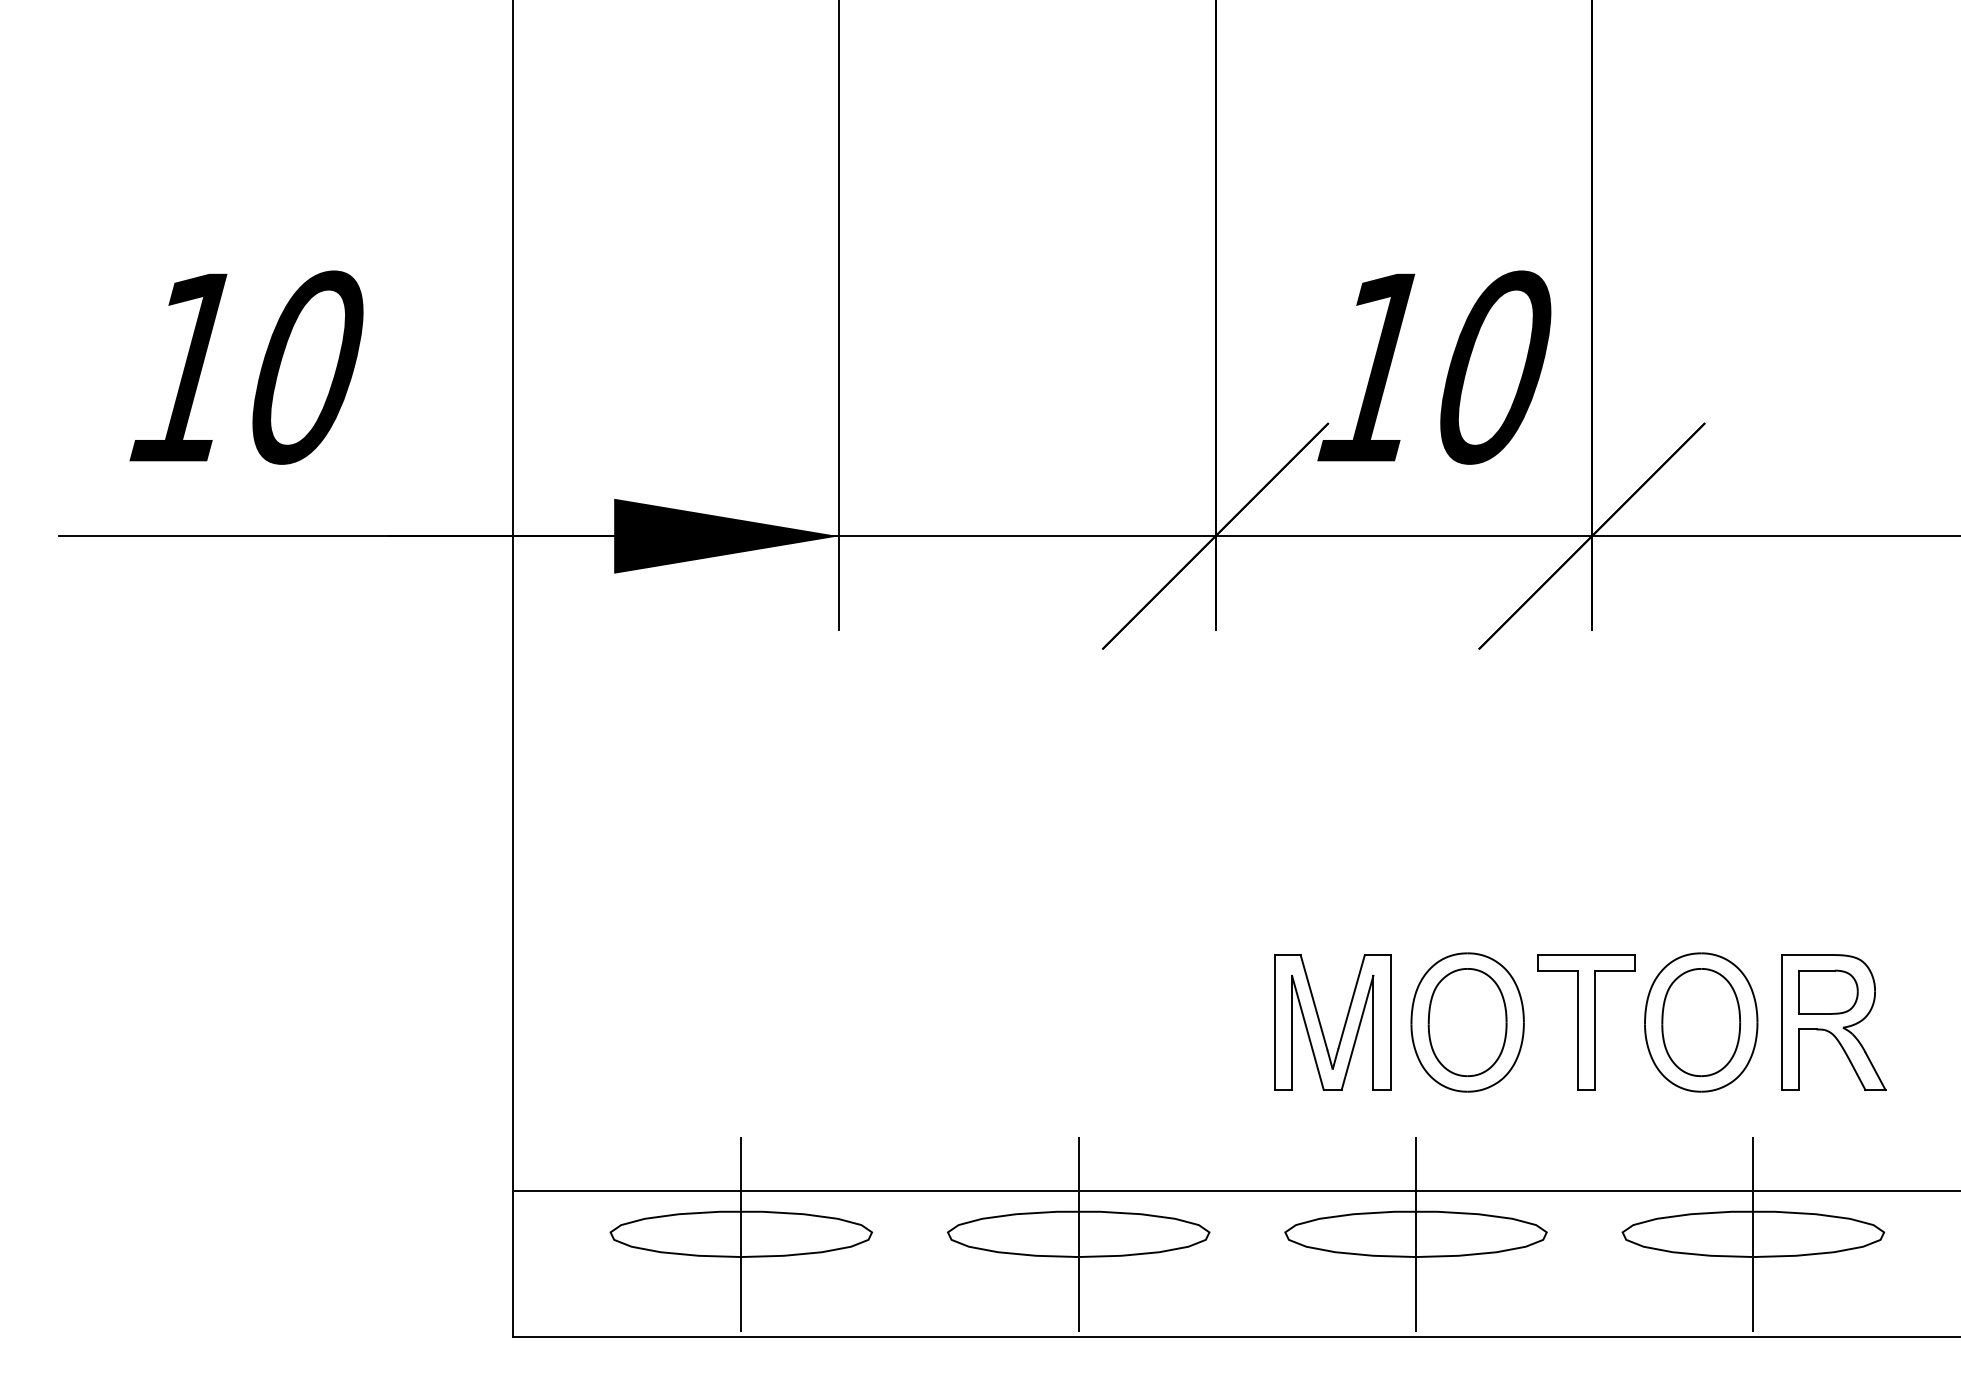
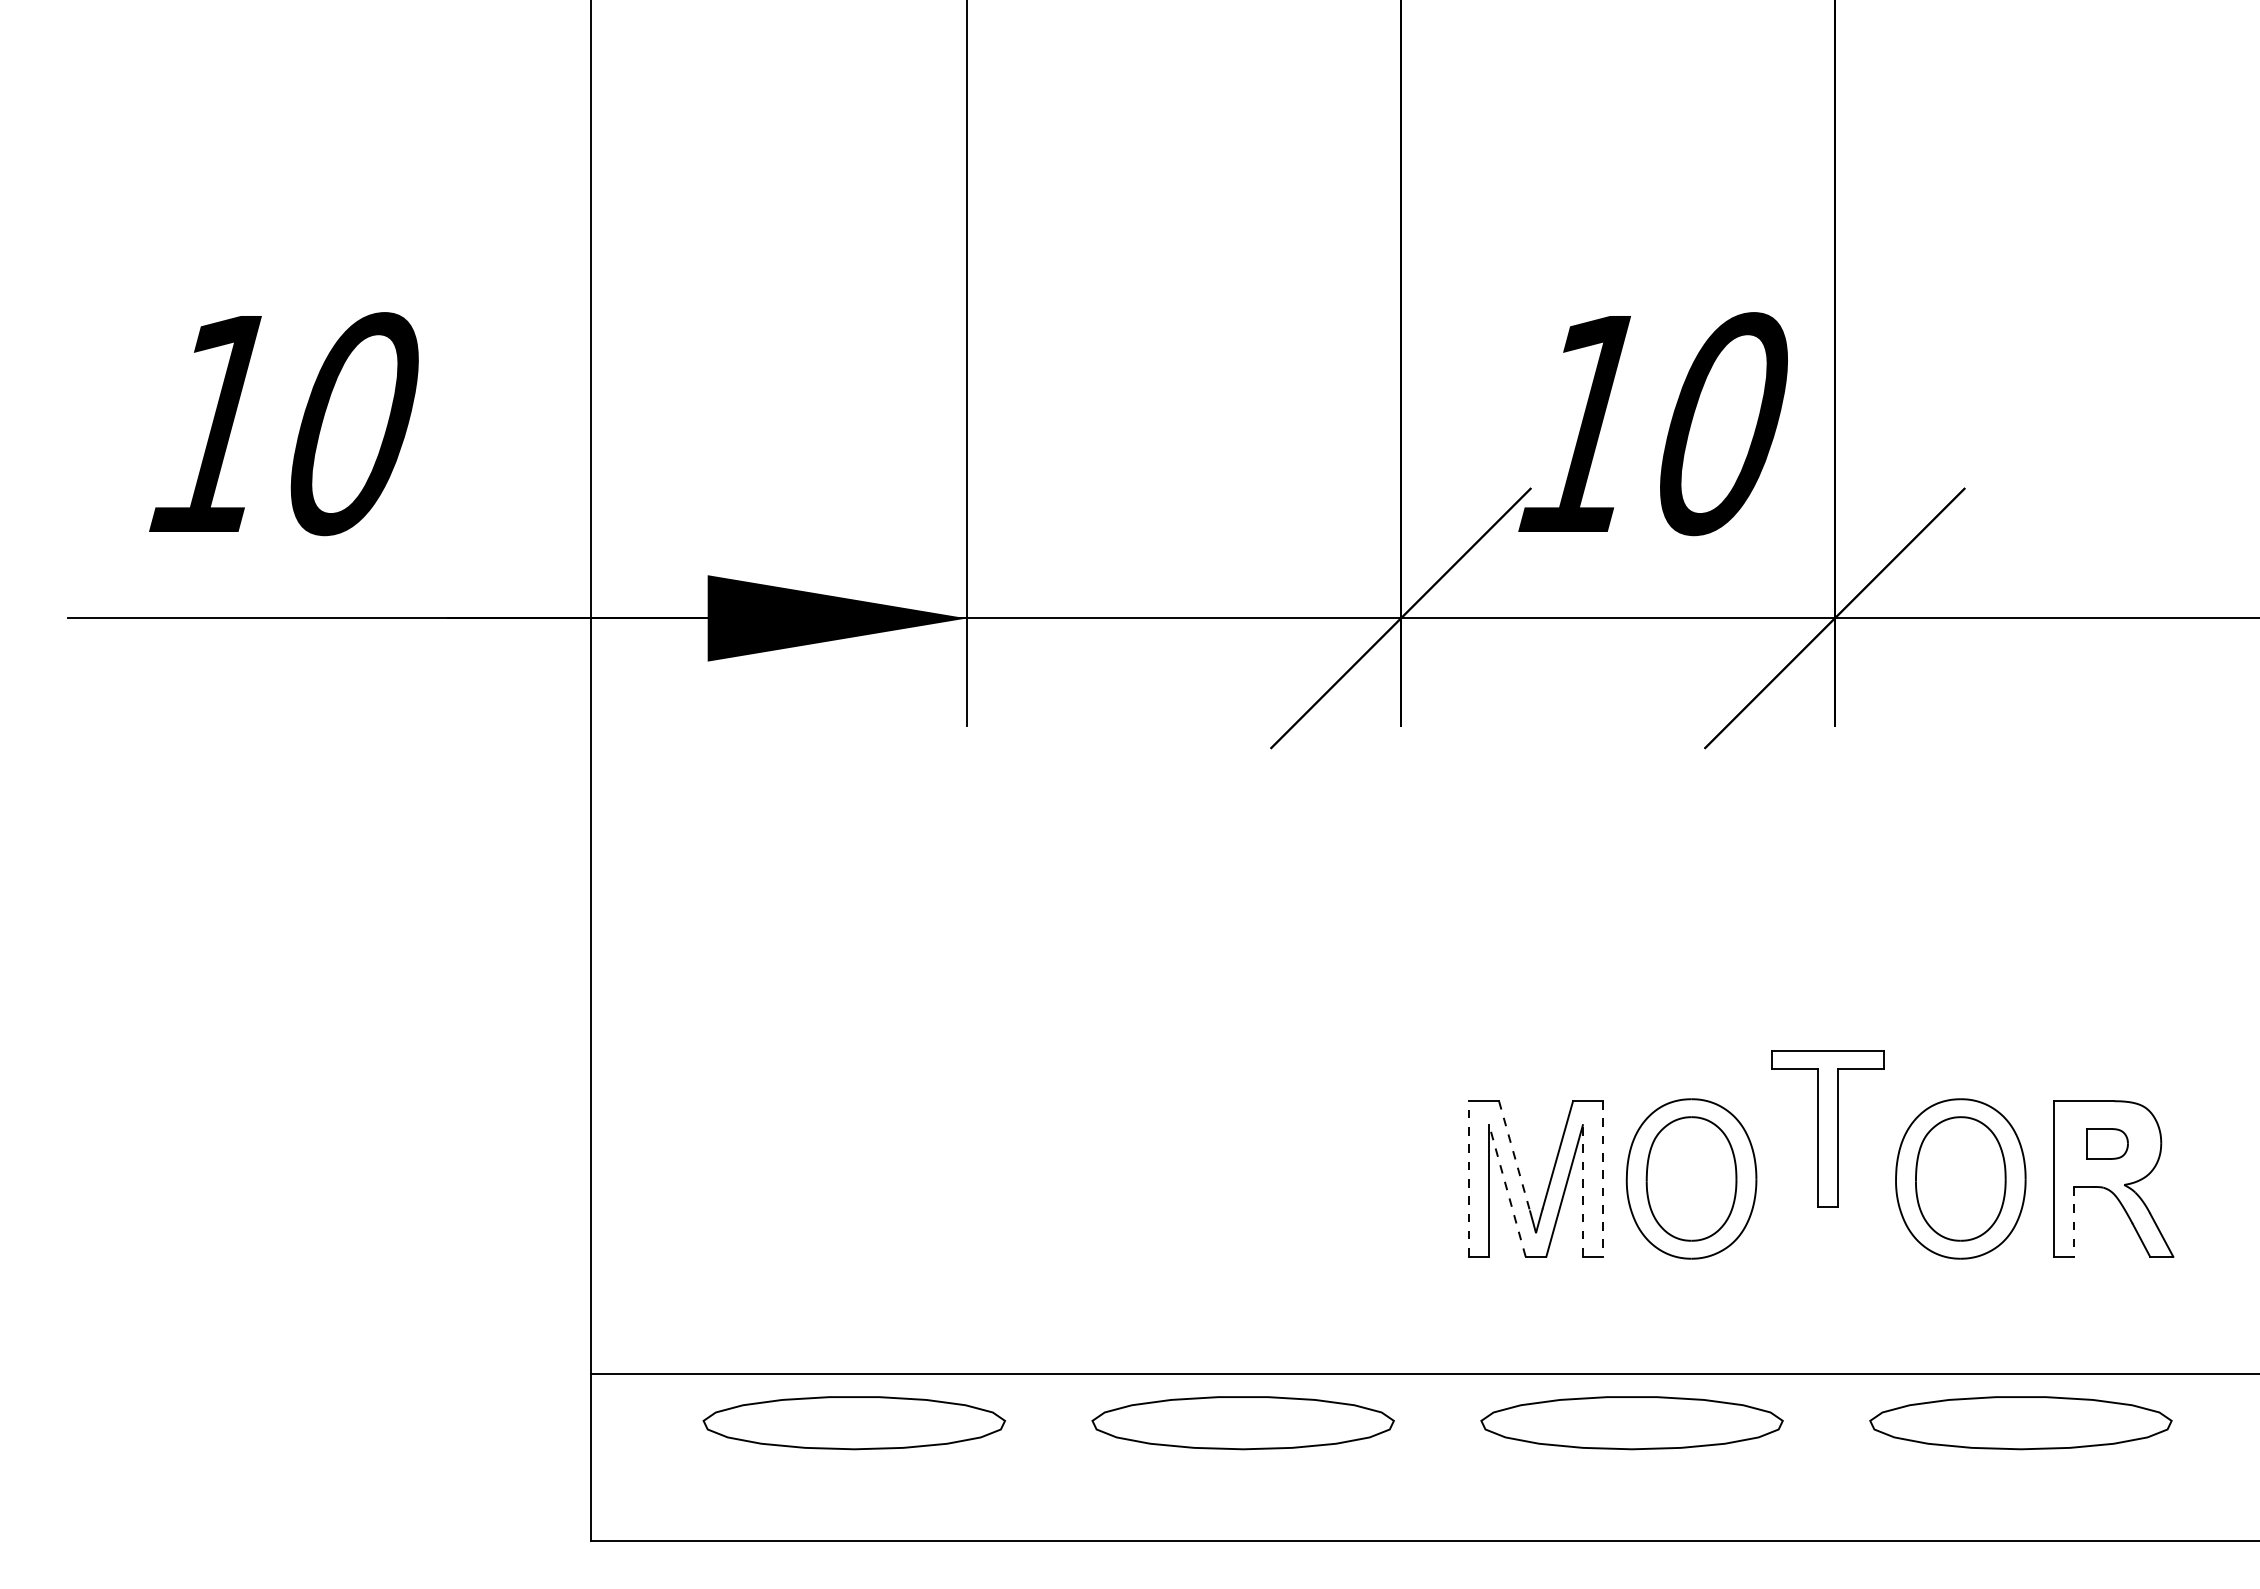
part: (1828, 991) -> (2107, 1143), size x0.6
line: (1314, 1002) -> (1514, 1155), solid -> dashed
line: (1275, 1022) -> (1469, 1178), solid -> dashed
line: (1390, 1022) -> (1602, 1178), solid -> dashed
part: (1585, 1022) -> (1827, 1128), moved
line: (1307, 1032) -> (1507, 1190), solid -> dashed
line: (1373, 1032) -> (1582, 1190), solid -> dashed
line: (1798, 1059) -> (2073, 1221), solid -> dashed
line: (741, 1233) -> (854, 1422), removed
line: (1078, 1233) -> (1243, 1422), removed
line: (1416, 1233) -> (1632, 1422), removed
line: (1753, 1233) -> (2020, 1422), removed

